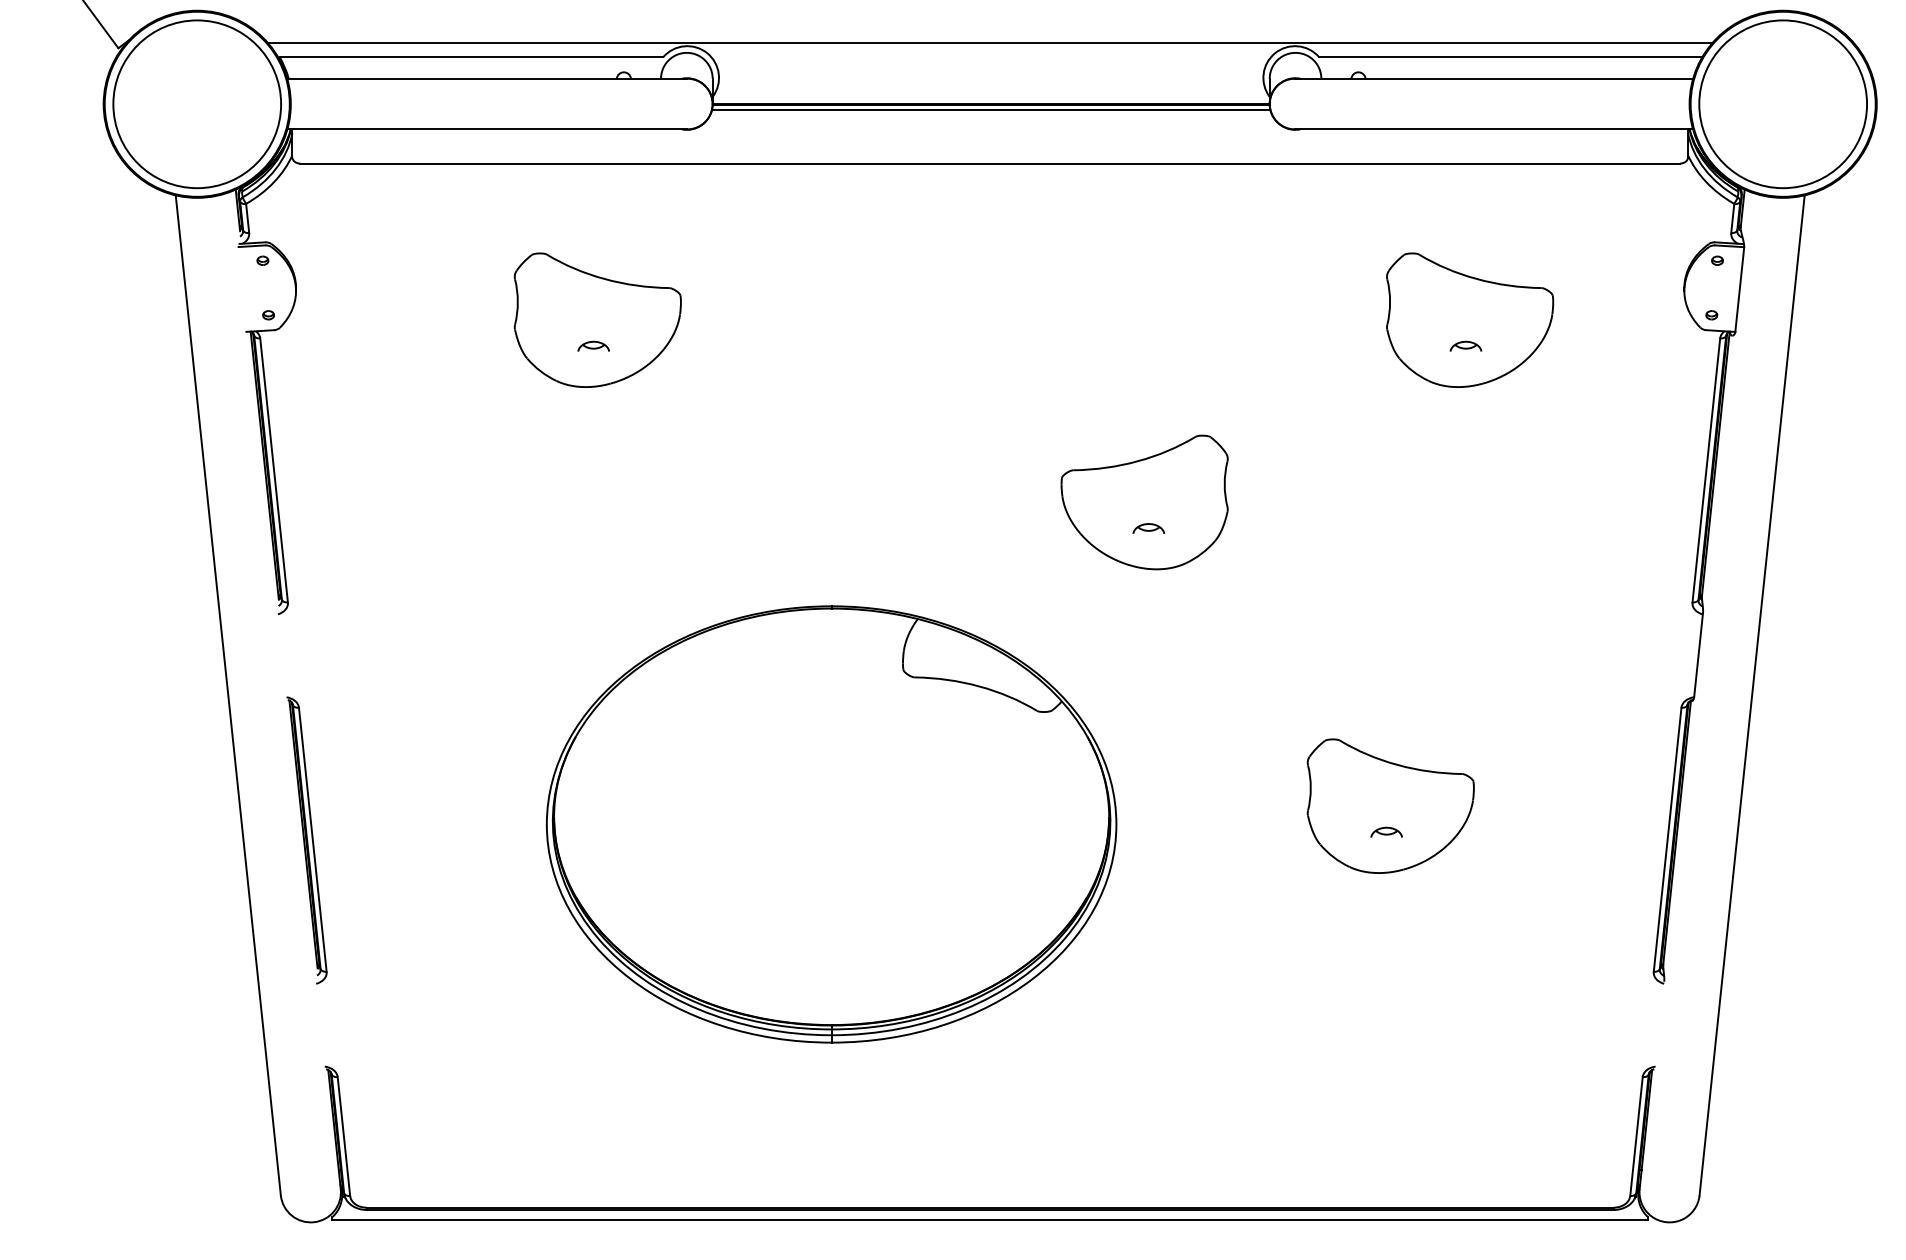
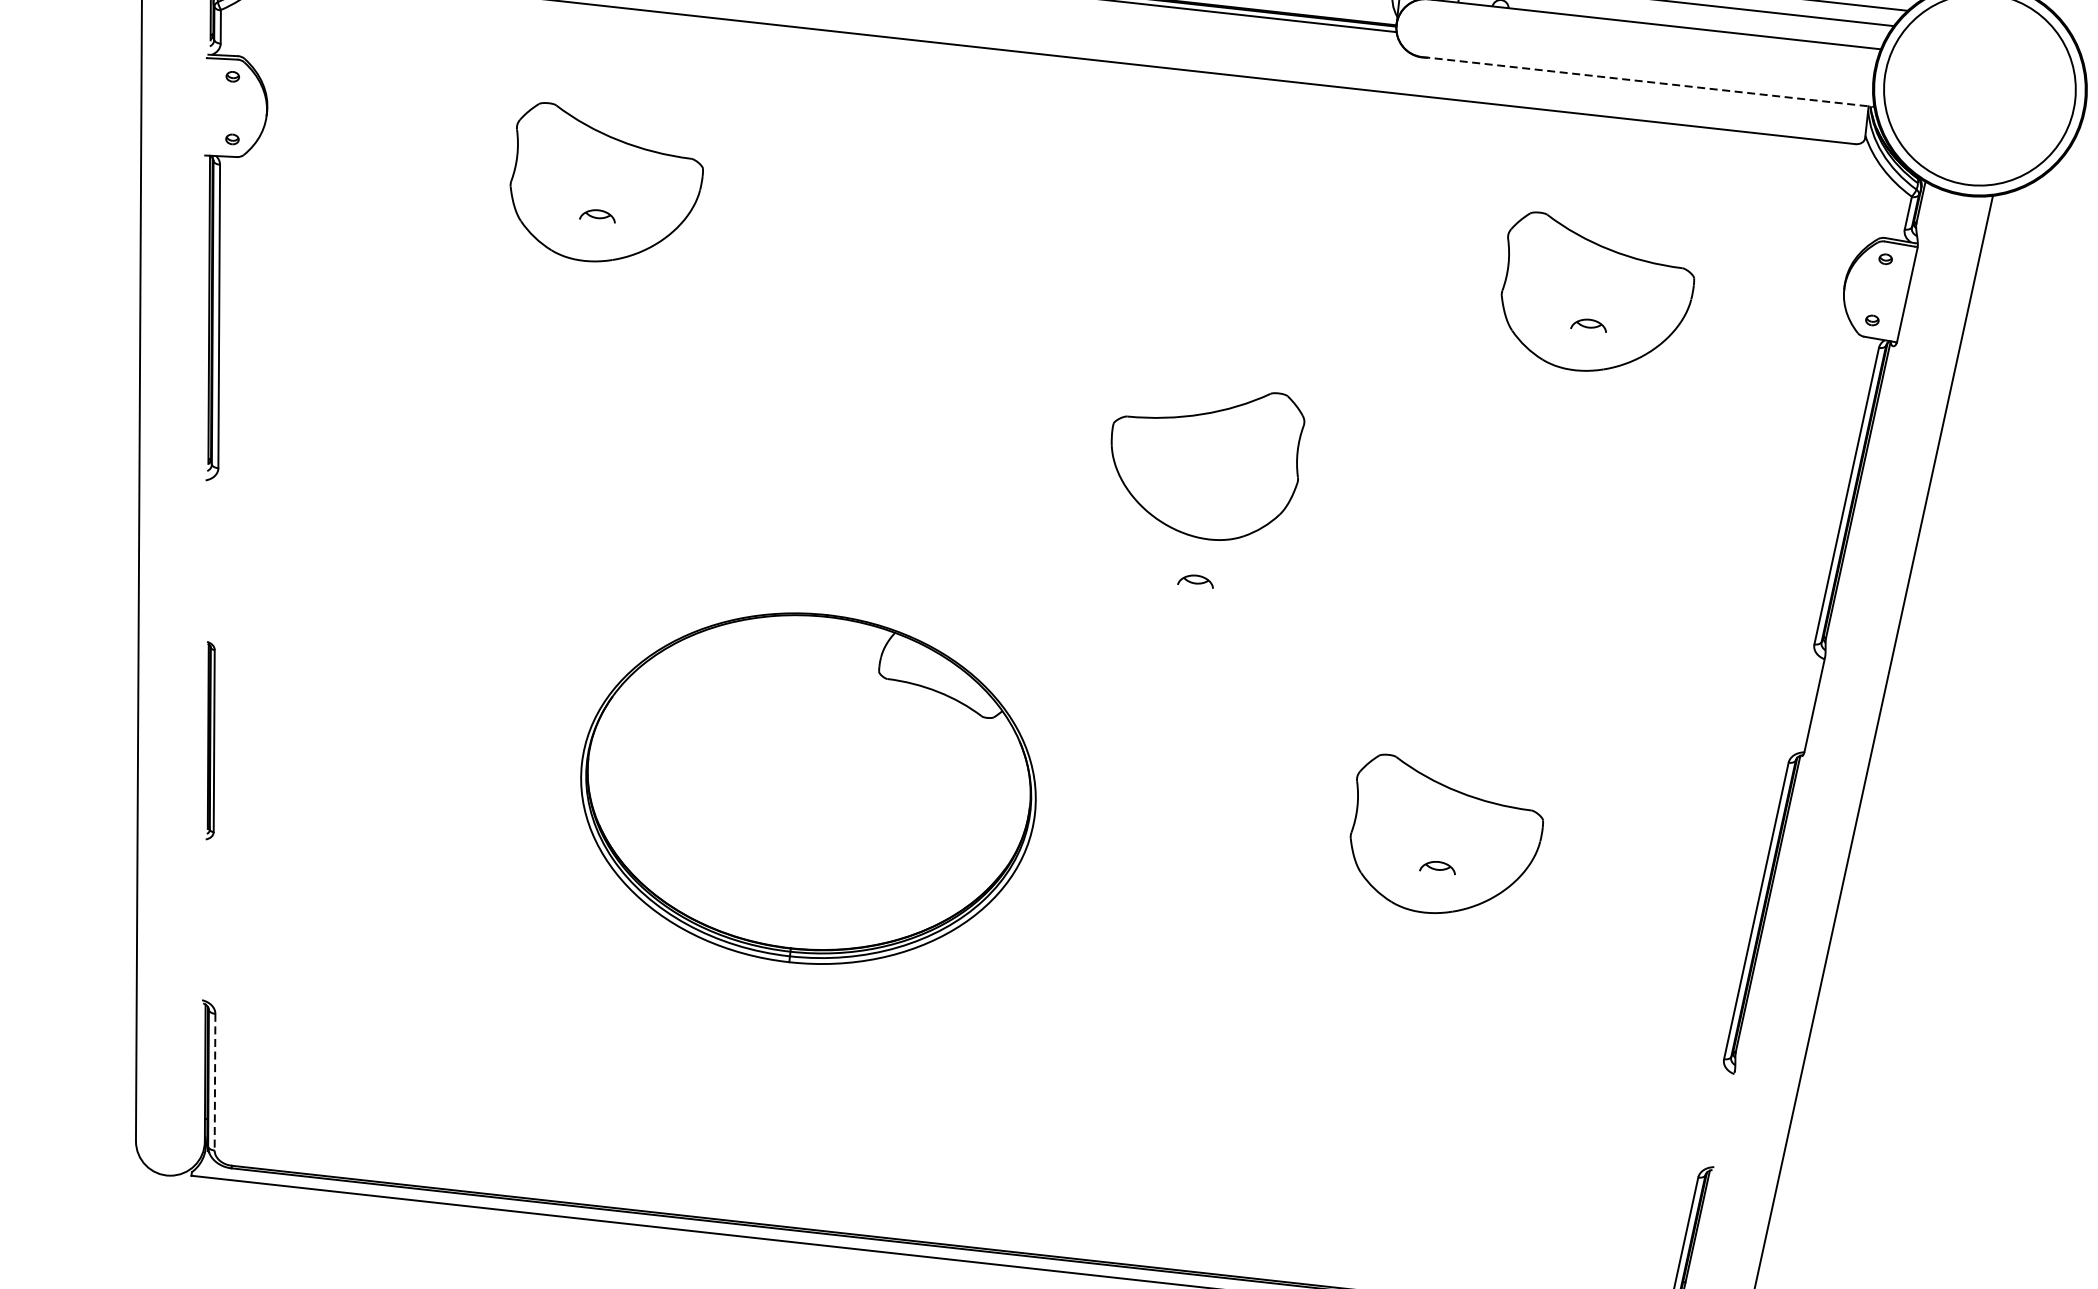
line: (1494, 129) -> (1648, 82), solid -> dashed
part: (1148, 528) -> (1195, 580), moved
part: (831, 824) -> (808, 788), size x0.7
part: (306, 840) -> (209, 740), size x0.6
line: (343, 1136) -> (214, 1081), solid -> dashed

